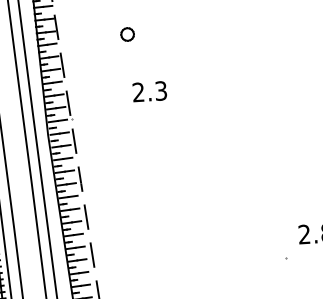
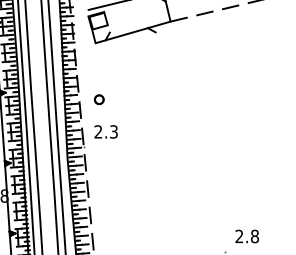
part: (127, 34) -> (99, 99), moved
text: (148, 91) -> (105, 131), moved

